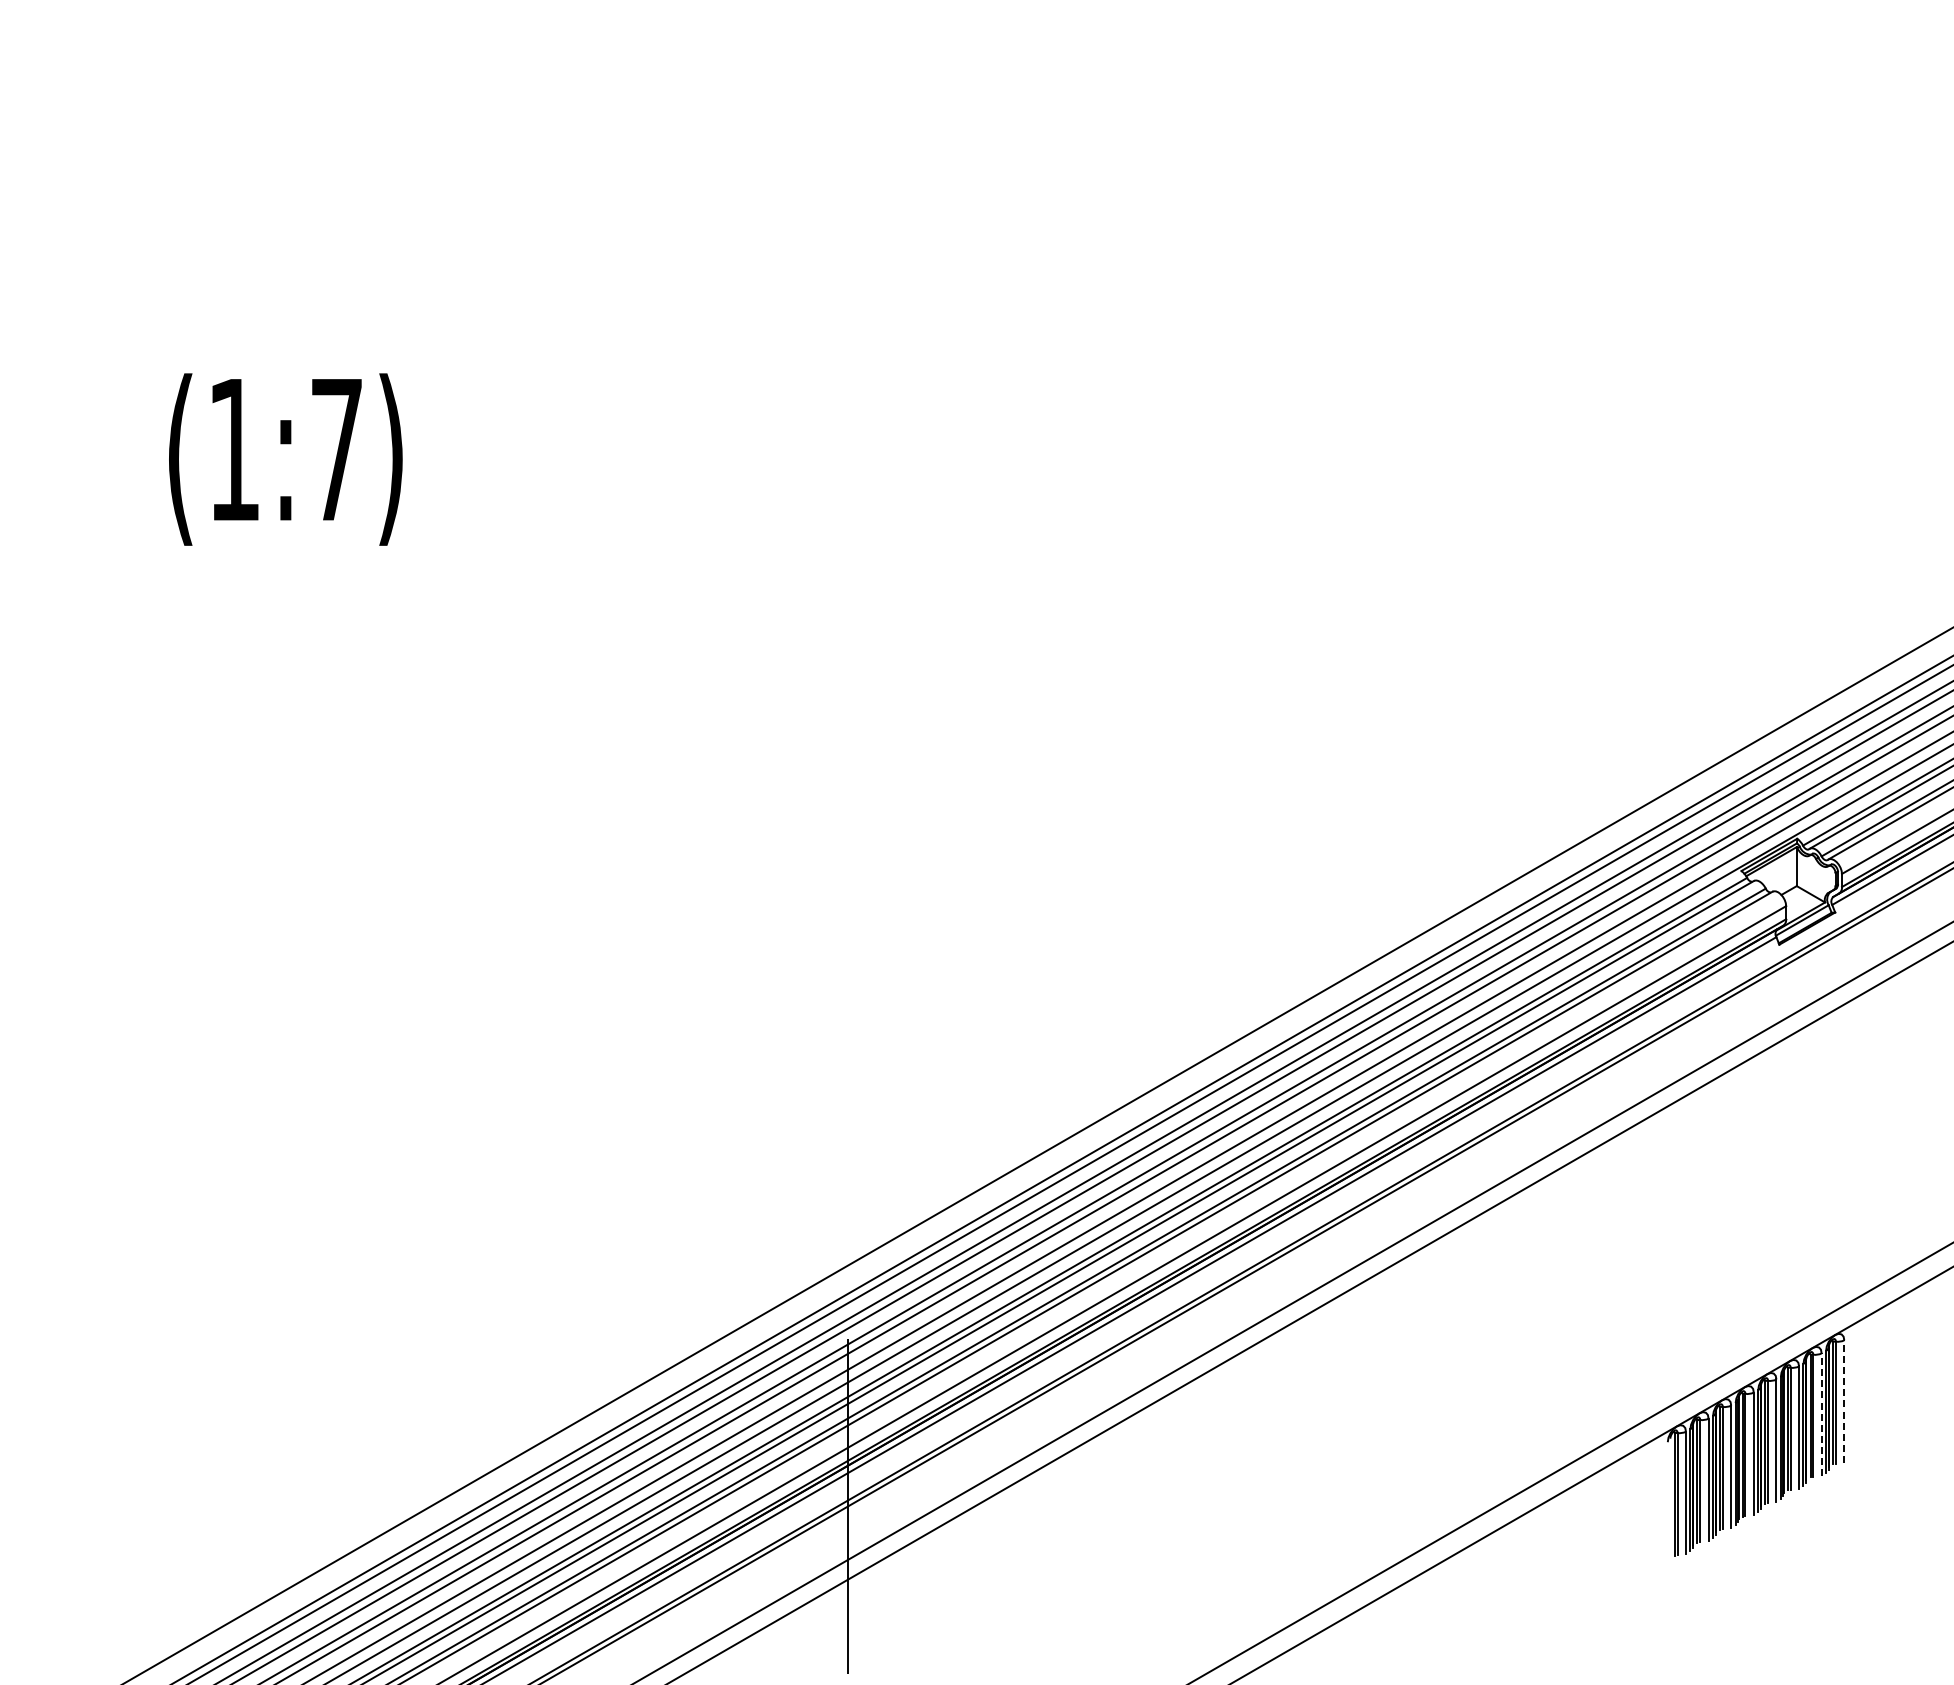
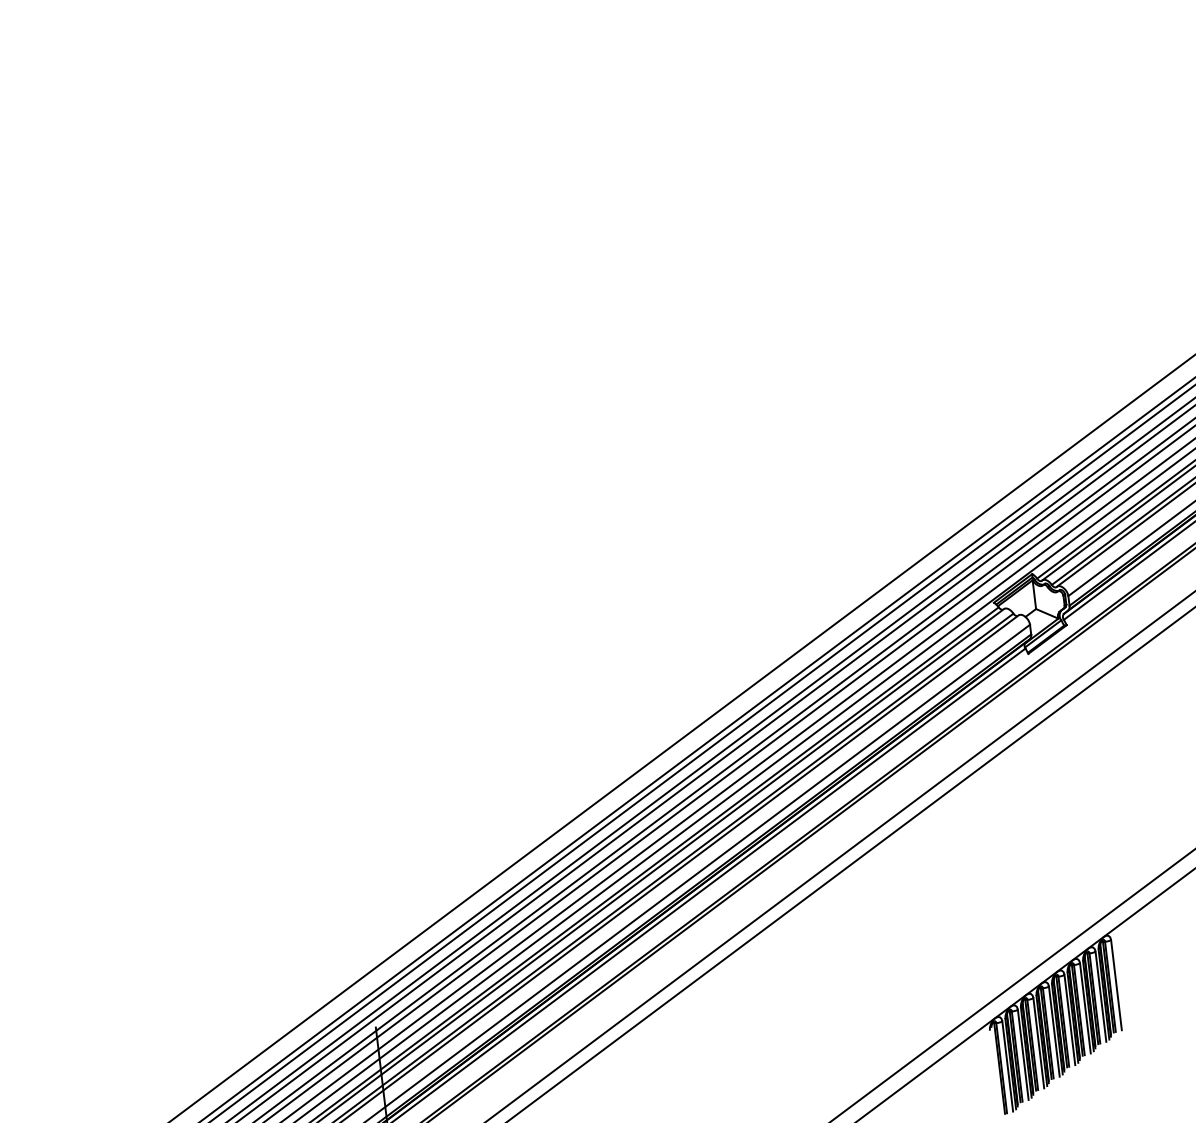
line: (1844, 1400) -> (1116, 984), dashed -> solid
line: (1821, 1414) -> (1100, 996), dashed -> solid

